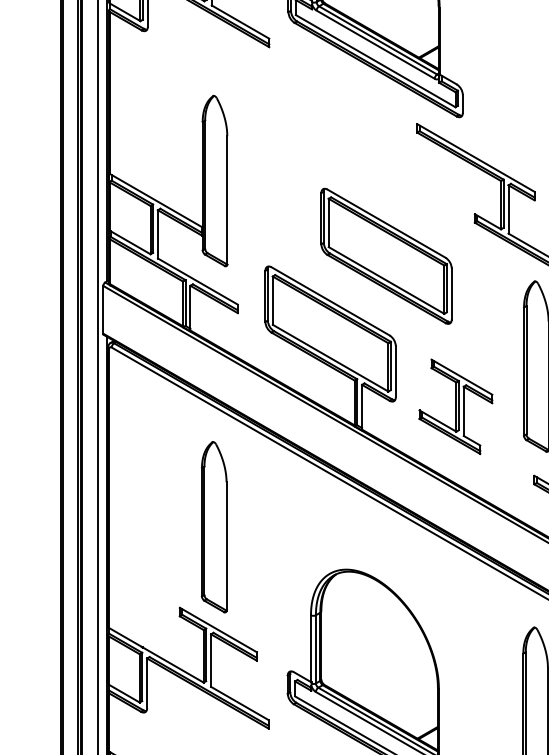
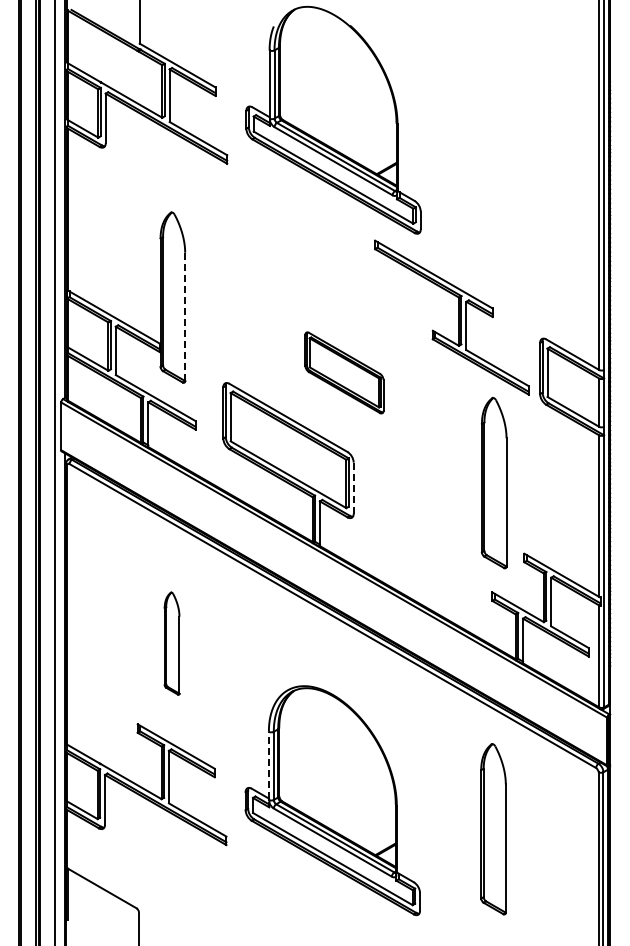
line: (227, 199) -> (185, 316), solid -> dashed
part: (386, 255) -> (344, 372), size x0.6
line: (395, 371) -> (353, 488), solid -> dashed
part: (455, 406) -> (413, 523), removed
part: (213, 526) -> (171, 643), size x0.6
line: (310, 647) -> (268, 764), solid -> dashed

